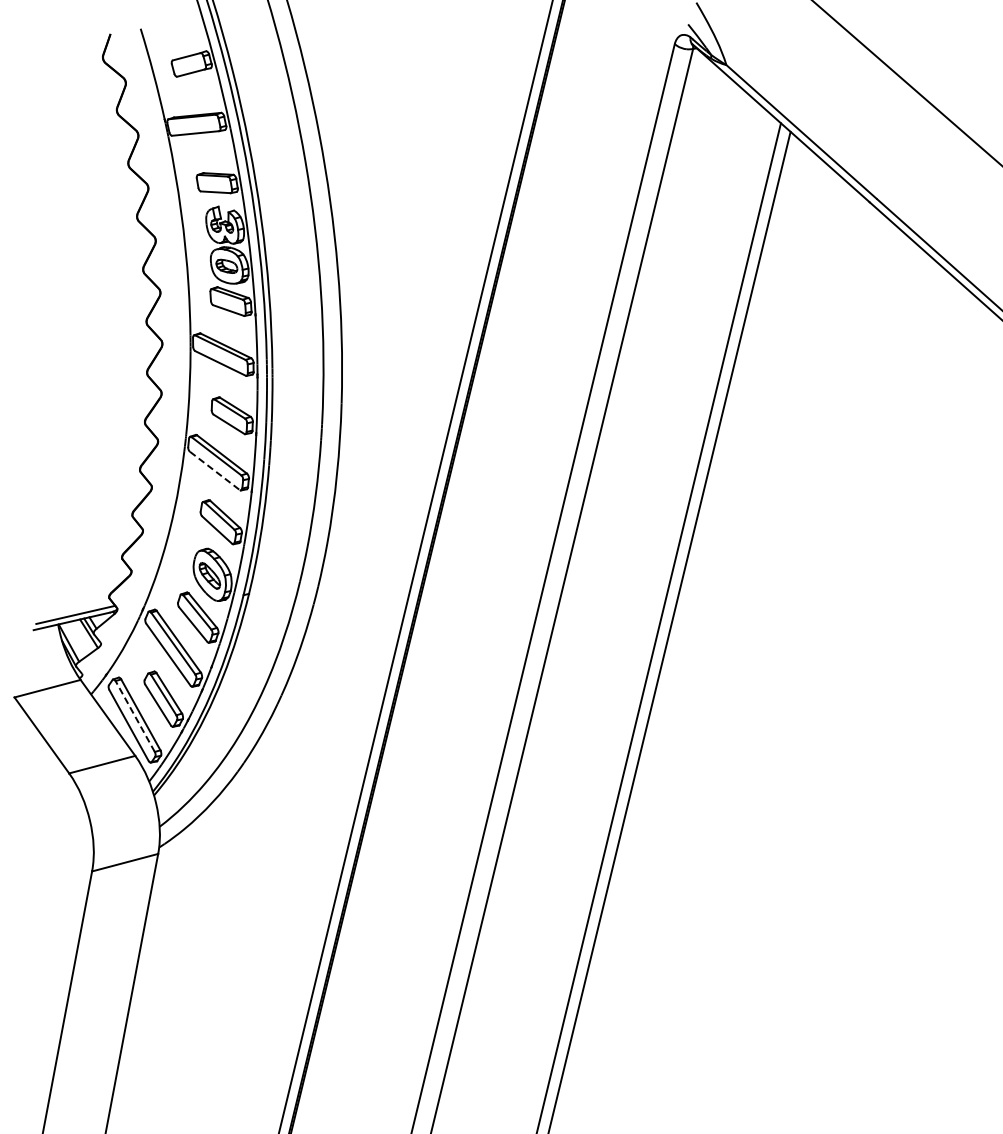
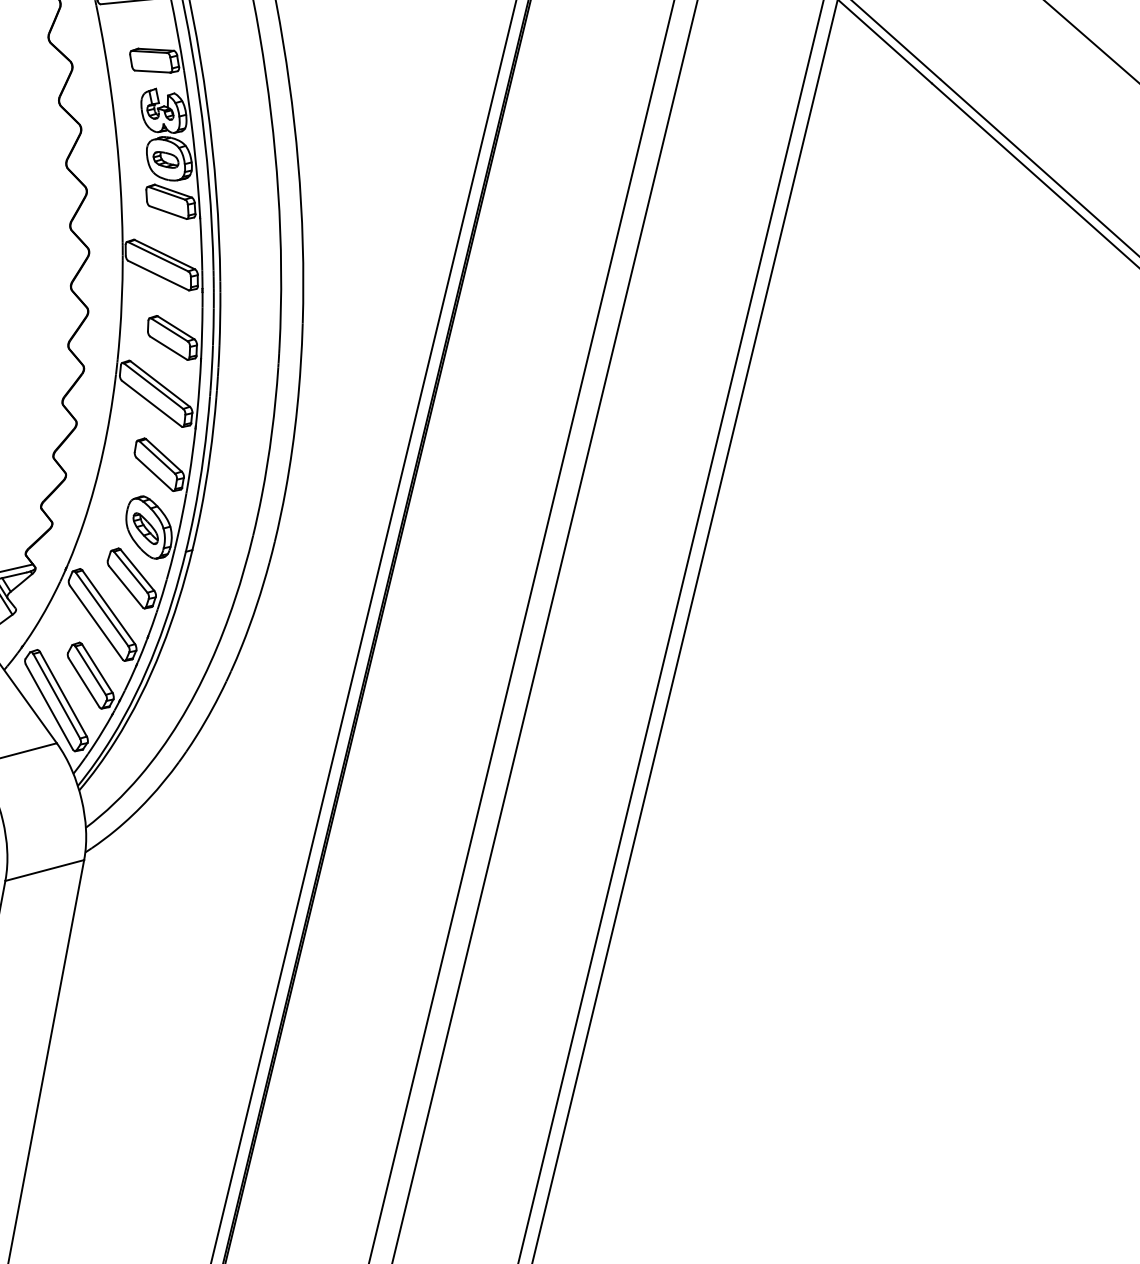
line: (215, 471) -> (152, 404), dashed -> solid
line: (135, 716) -> (57, 696), dashed -> solid

